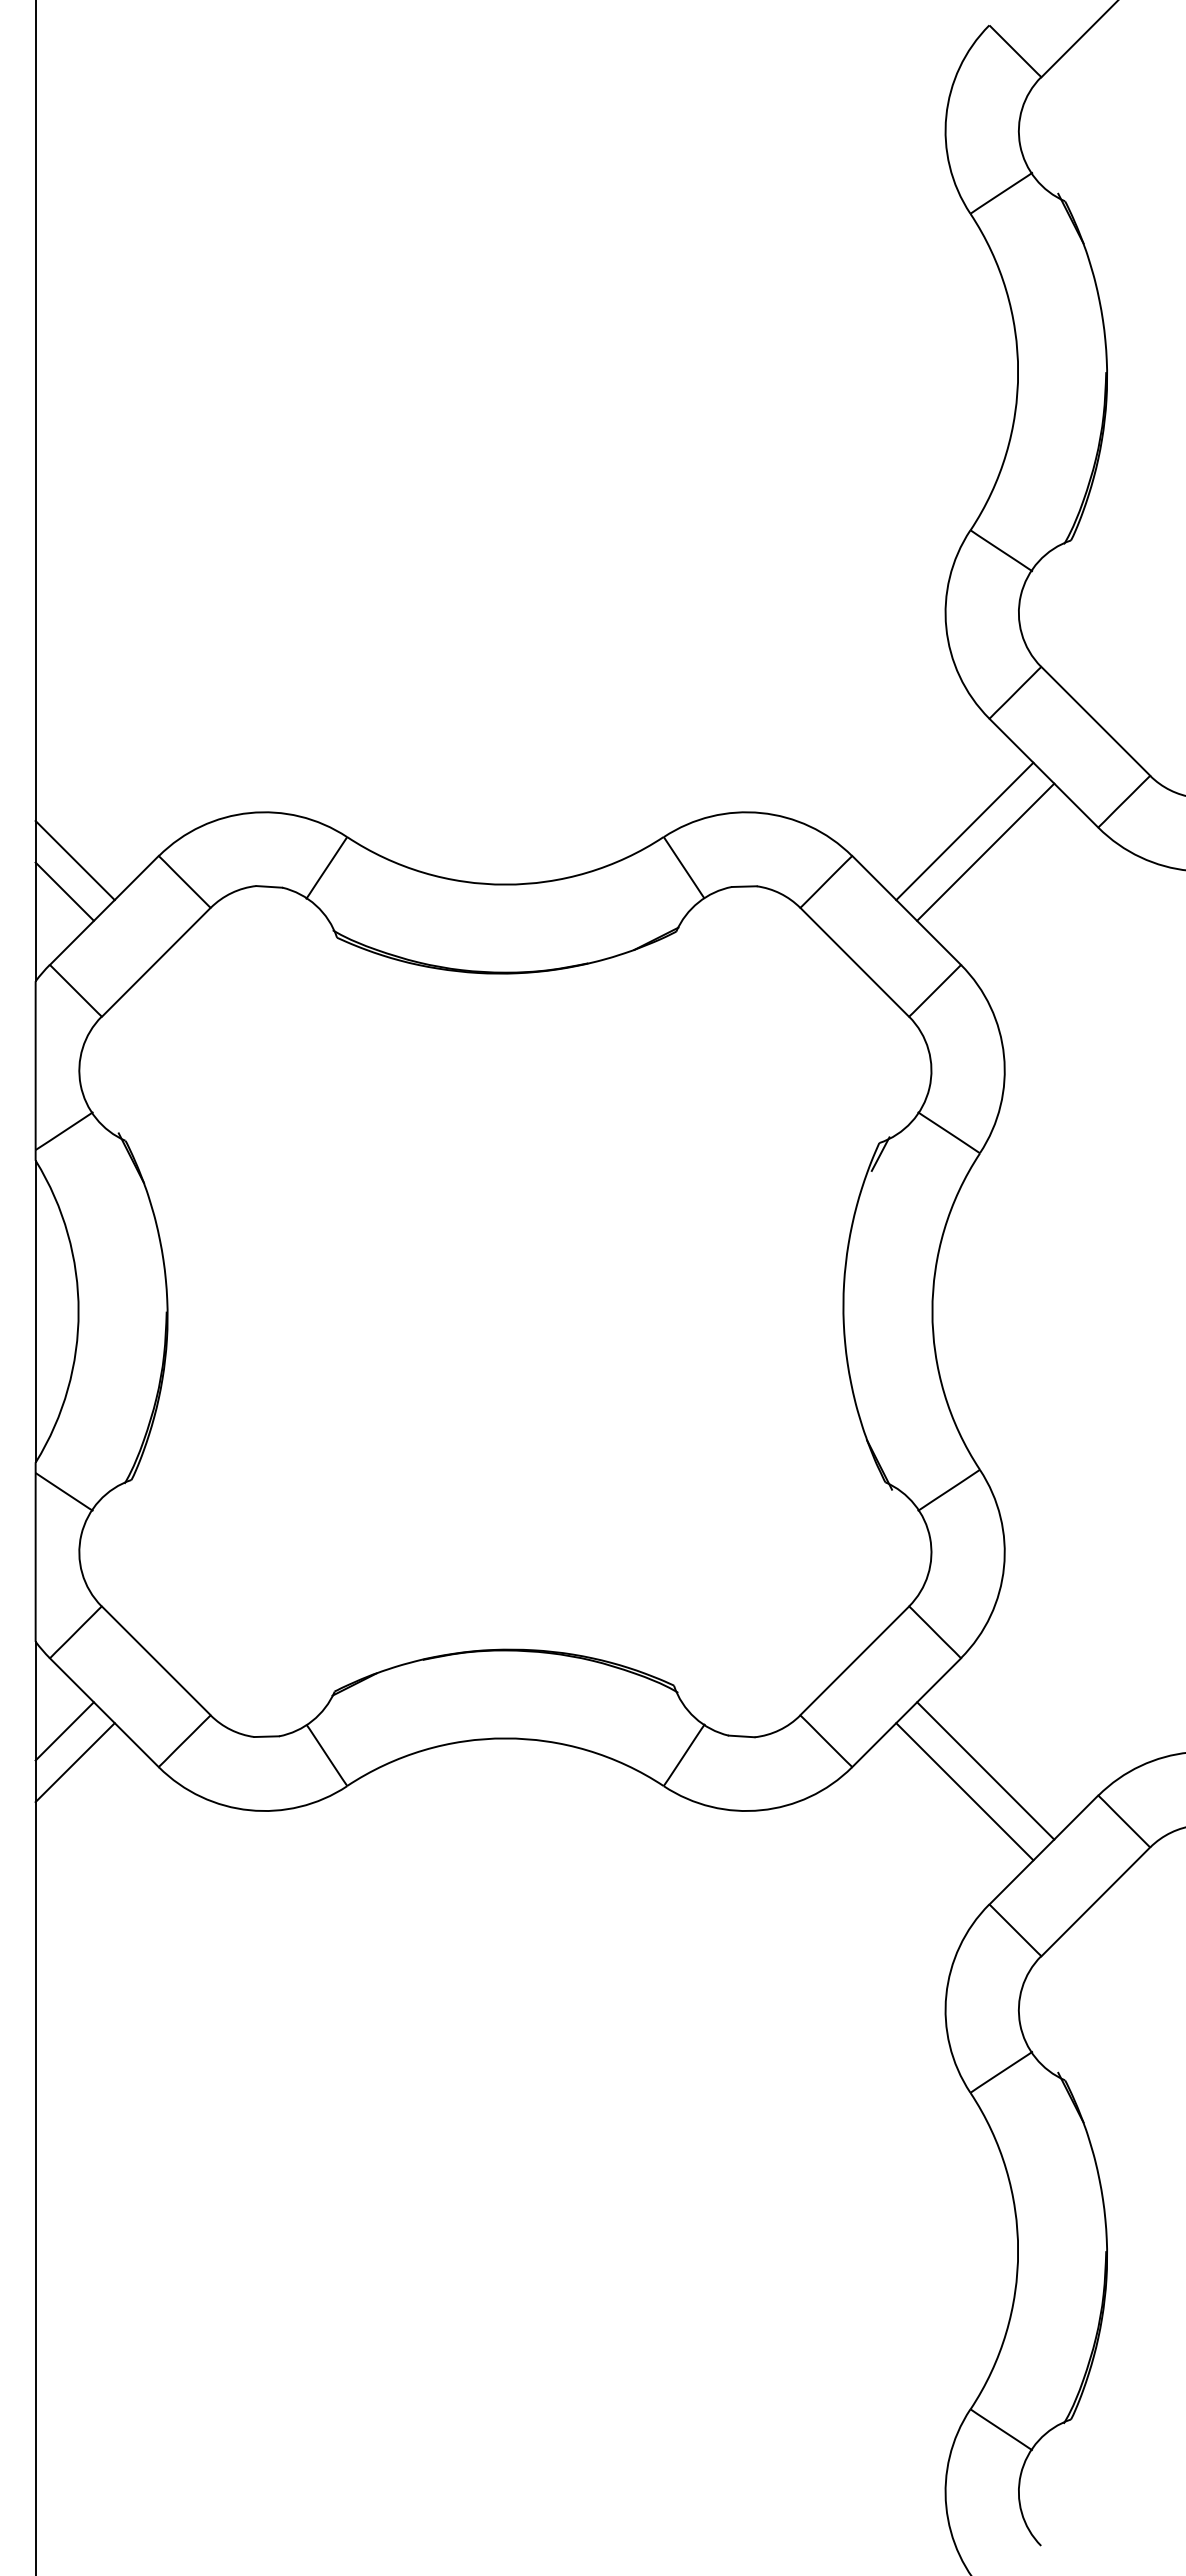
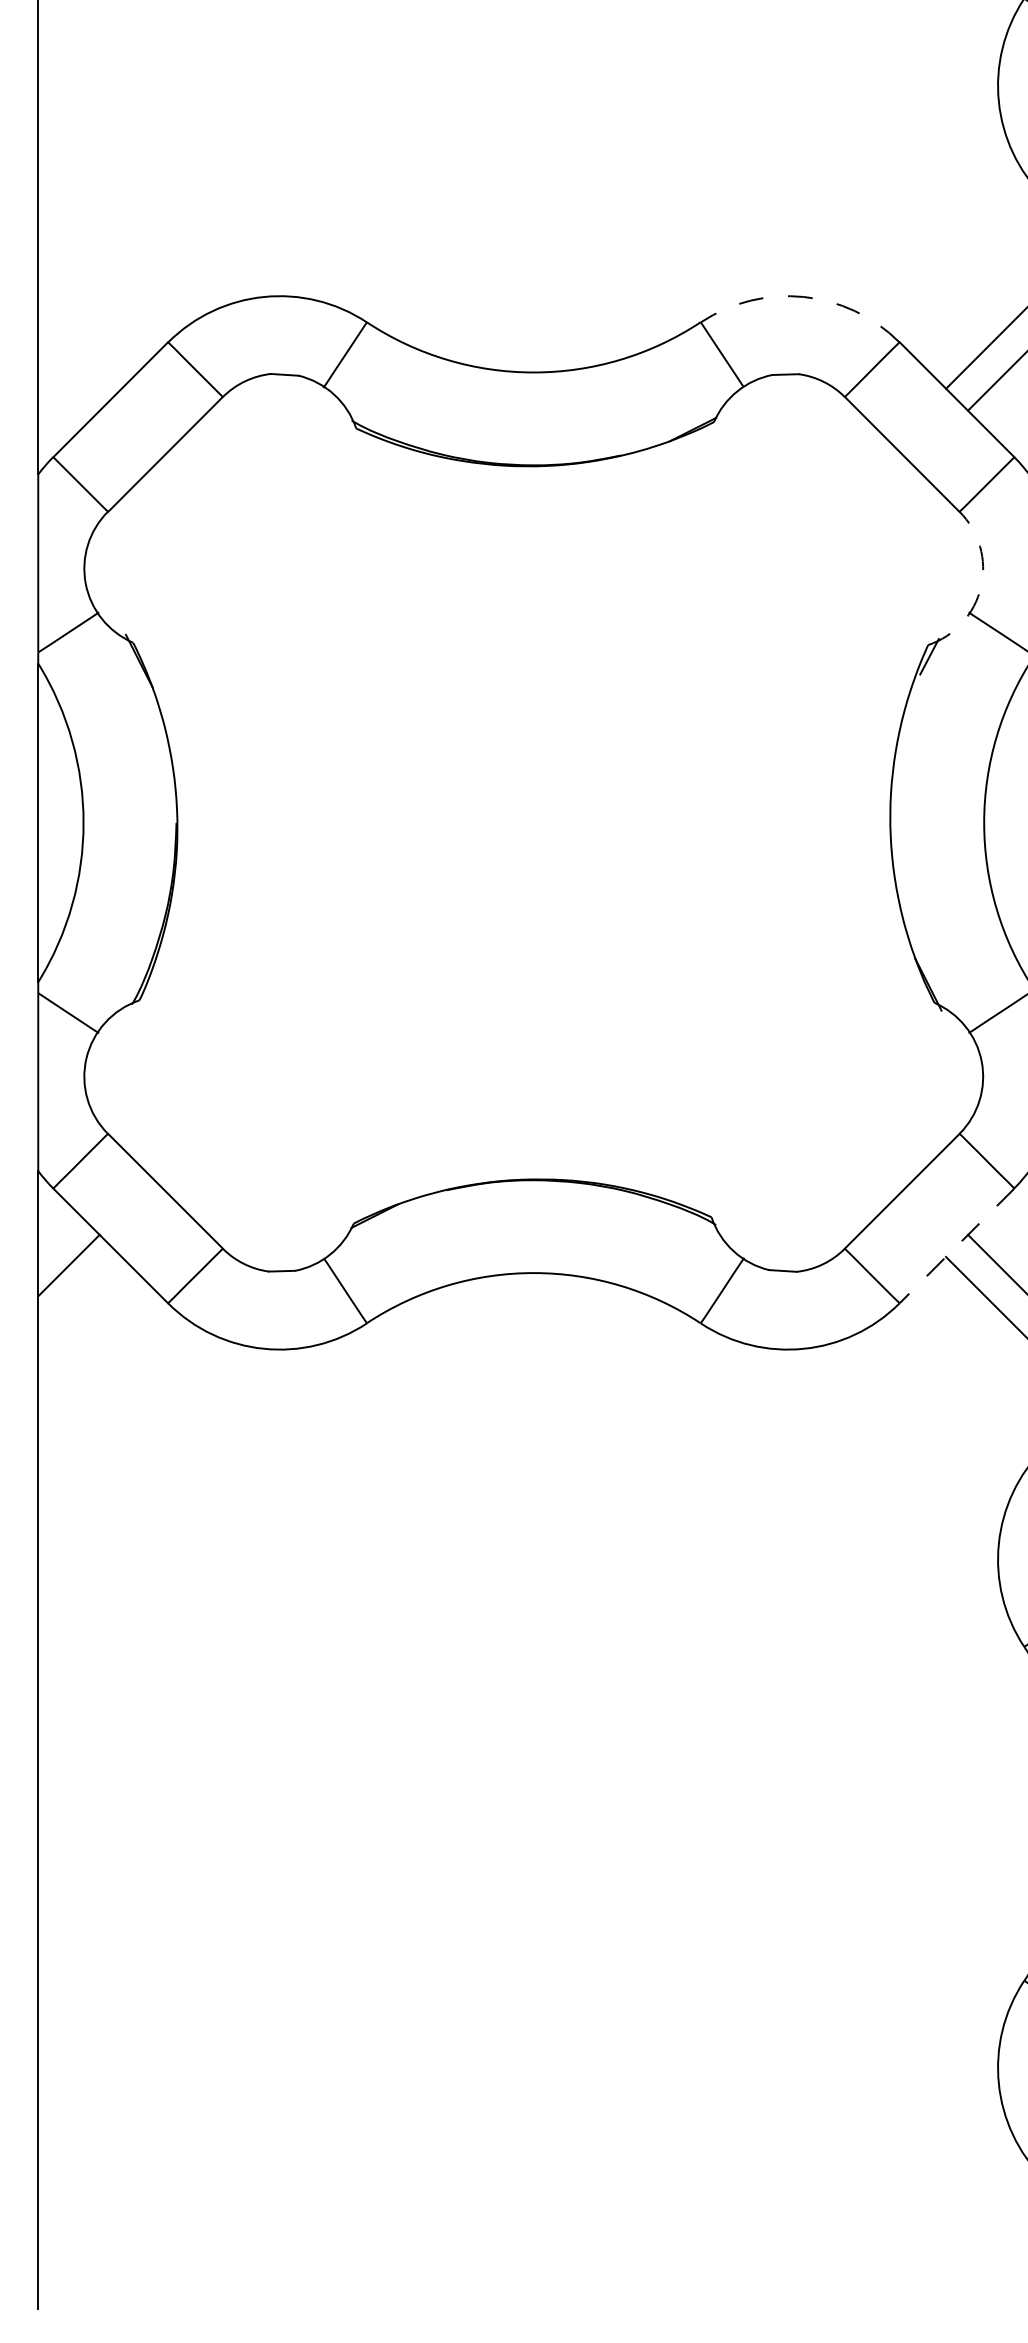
arc: (761, 813) -> (803, 297), solid -> dashed
line: (74, 860) -> (79, 347), removed
line: (64, 891) -> (68, 379), removed
arc: (929, 1088) -> (981, 587), solid -> dashed
line: (906, 1712) -> (956, 1245), solid -> dashed
line: (74, 1762) -> (79, 1298), removed

